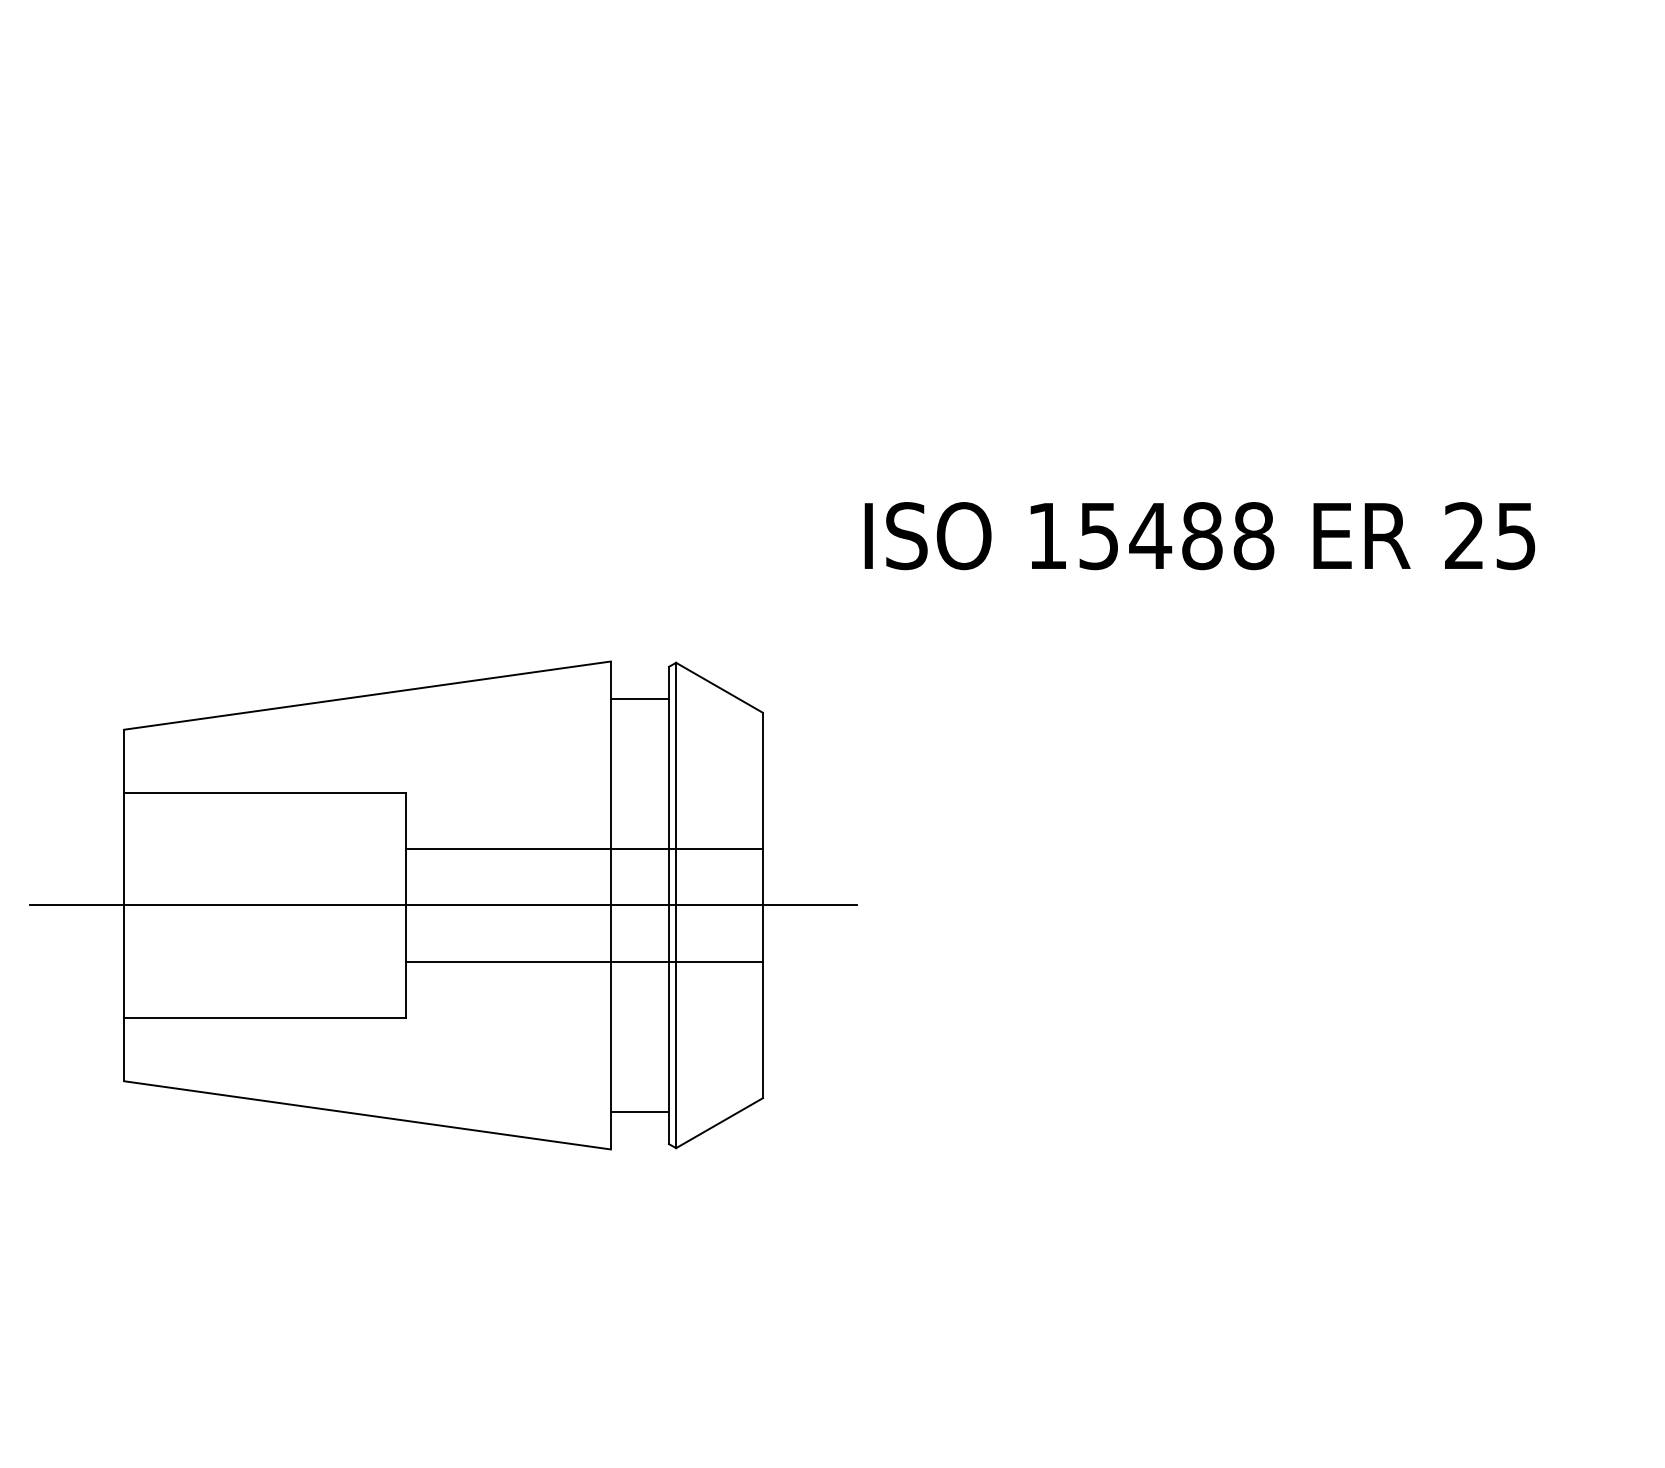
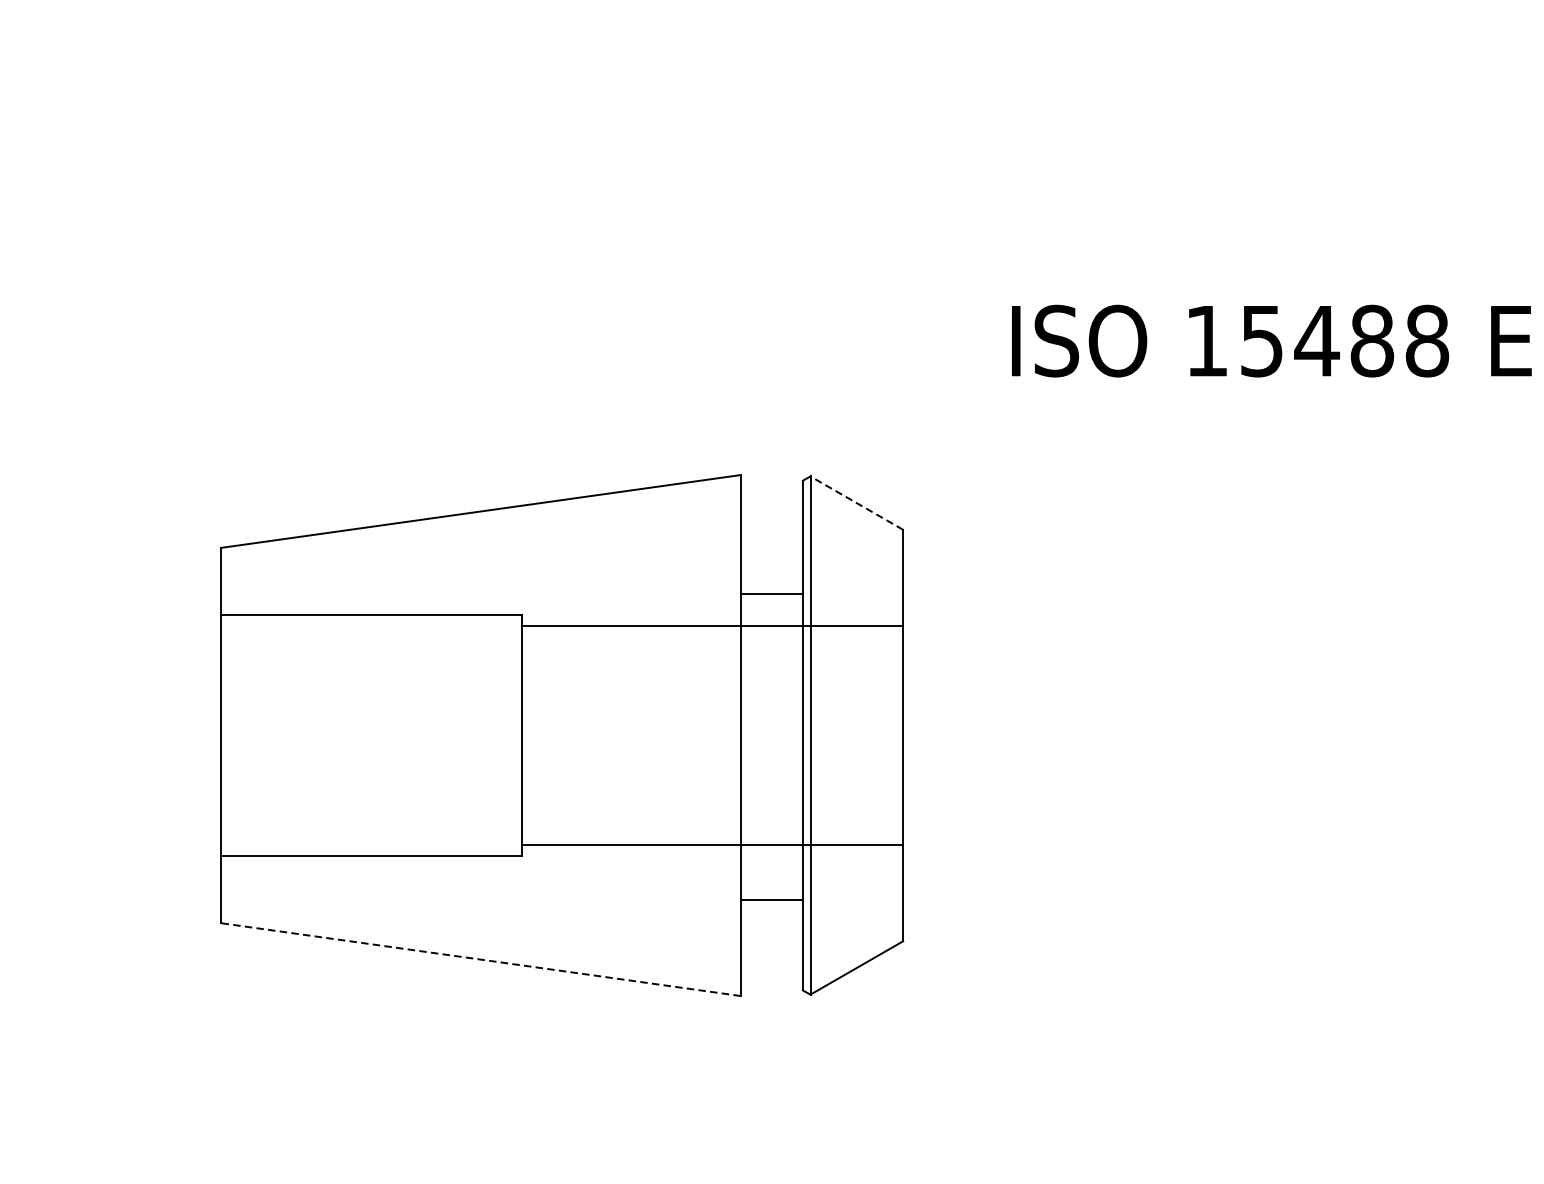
line: (719, 687) -> (856, 502), solid -> dashed
line: (639, 699) -> (771, 594), moved
line: (584, 849) -> (712, 626), moved
line: (443, 905) -> (562, 735), removed
line: (584, 961) -> (712, 844), moved
line: (639, 1111) -> (771, 899), moved
line: (367, 1115) -> (480, 959), solid -> dashed

